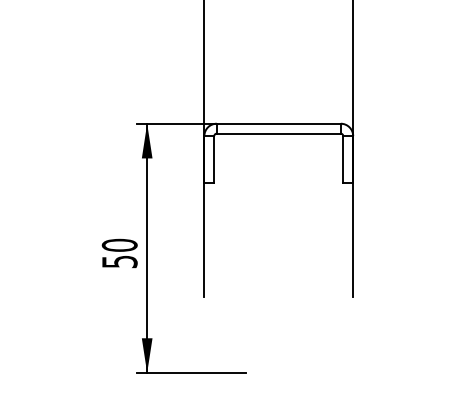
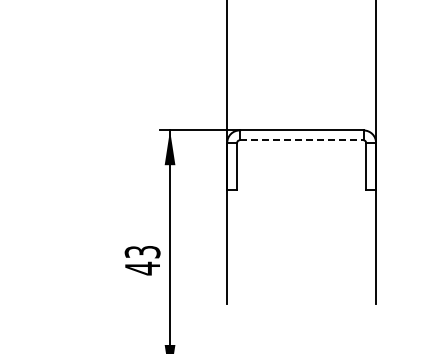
line: (279, 133) -> (302, 140), solid -> dashed
text: (119, 253) -> (142, 260), 50 -> 43

